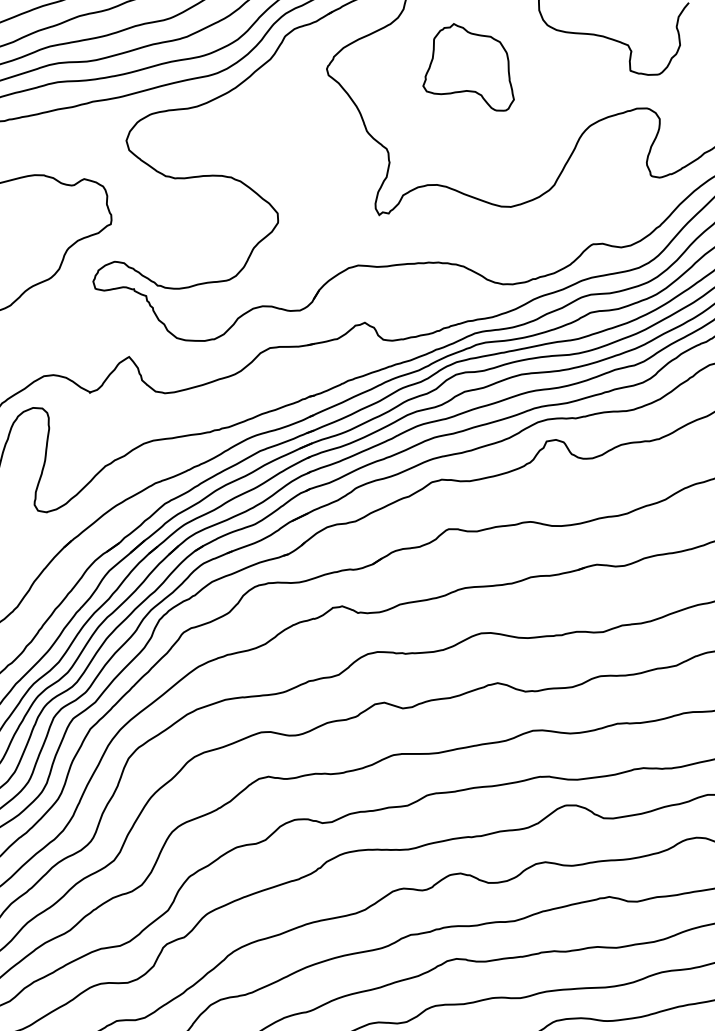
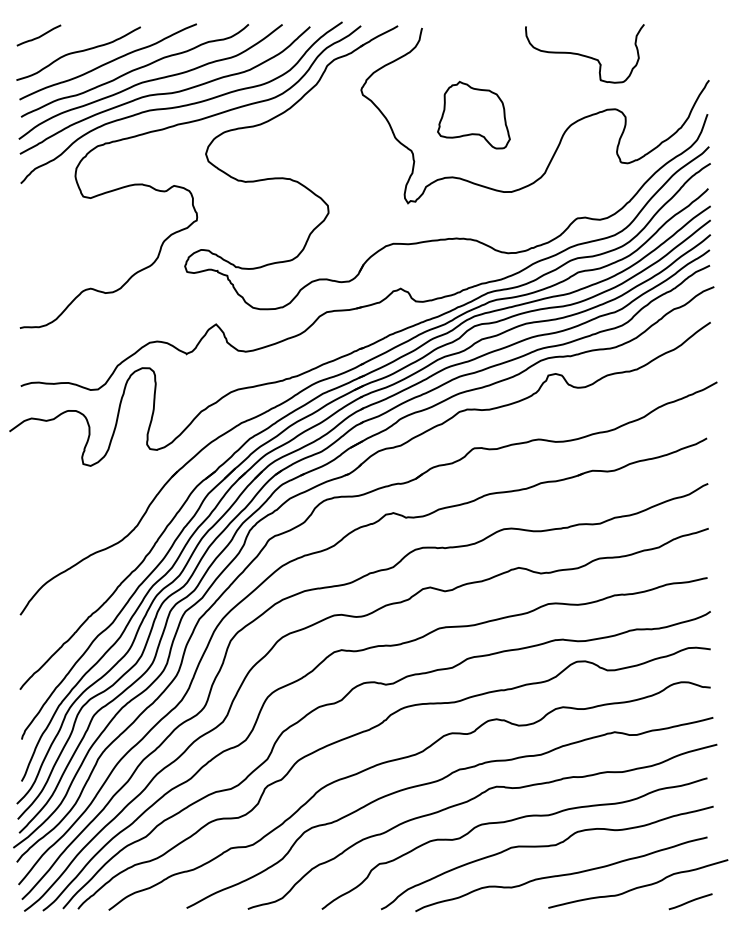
part: (469, 66) -> (473, 114), moved

